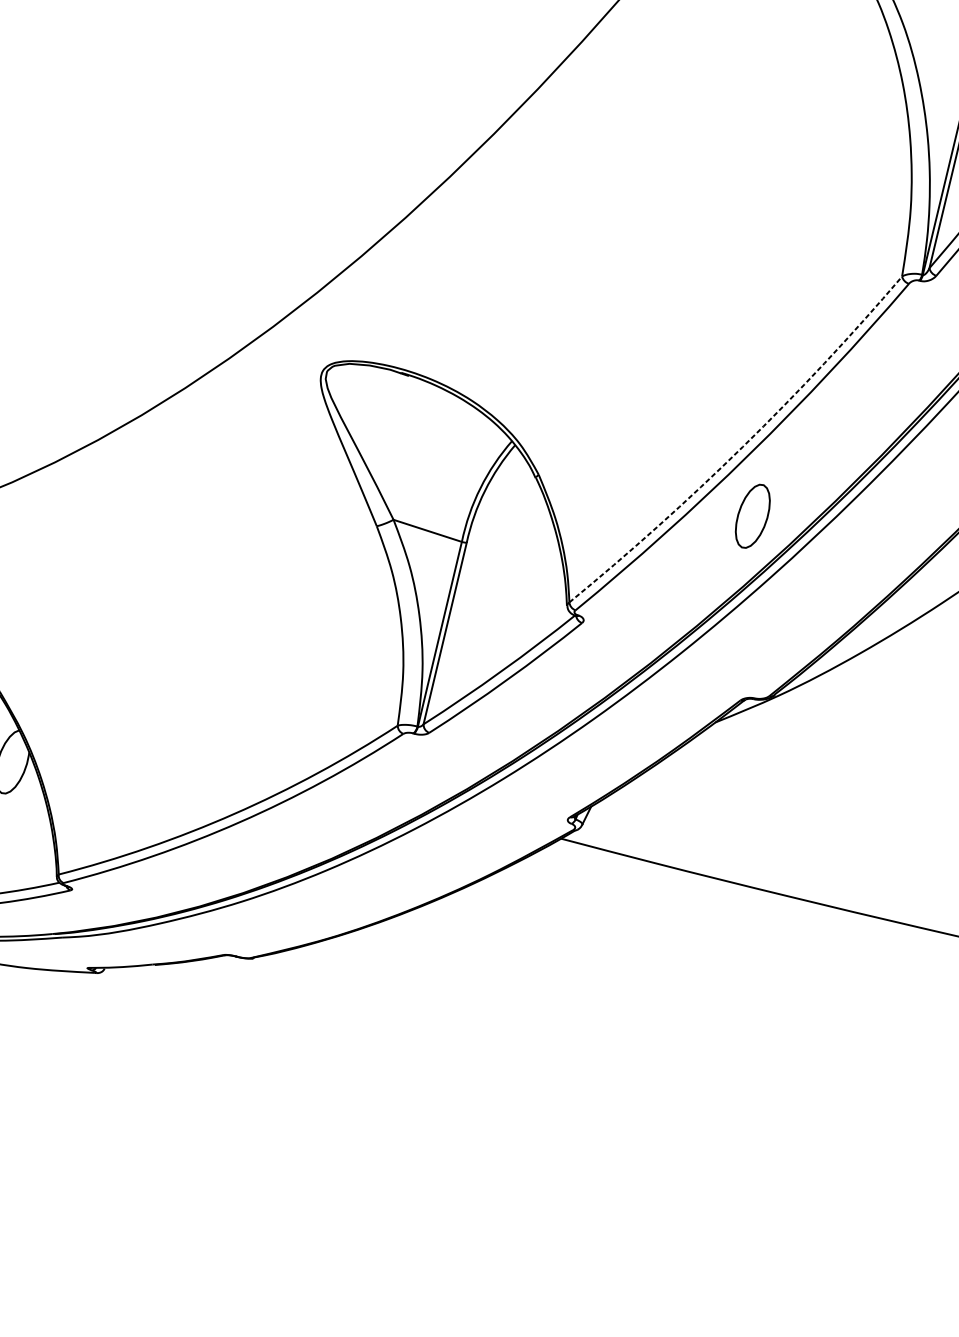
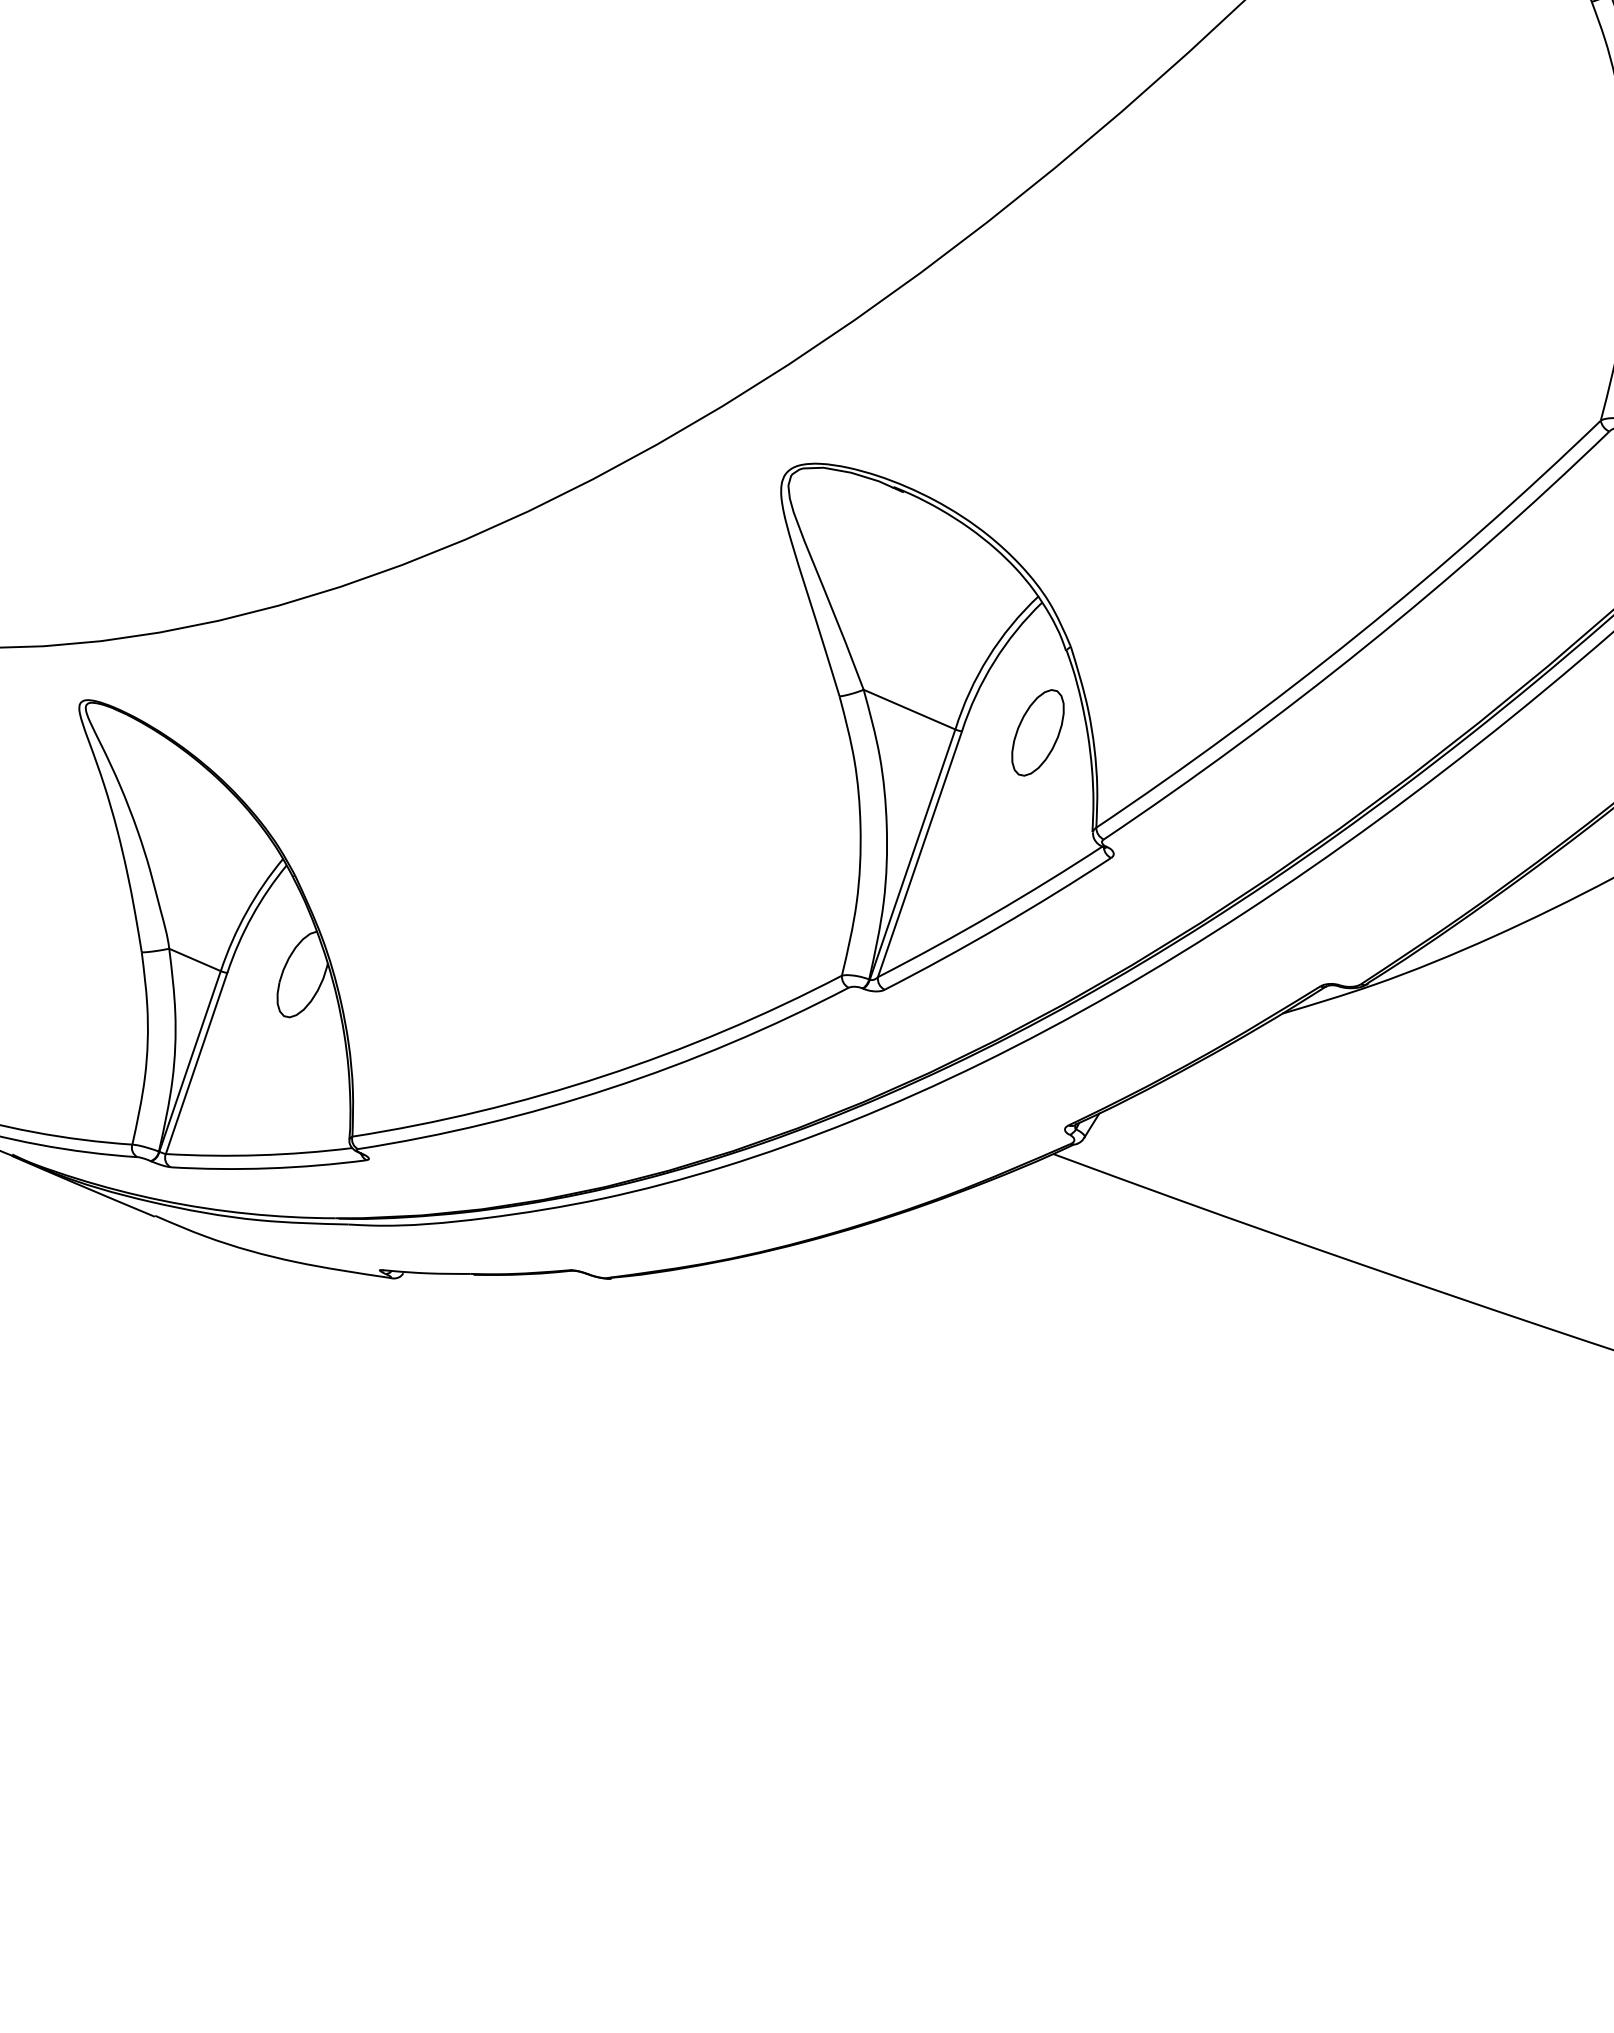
arc: (742, 447) -> (1357, 635), dashed -> solid
part: (752, 516) -> (1037, 732), moved

